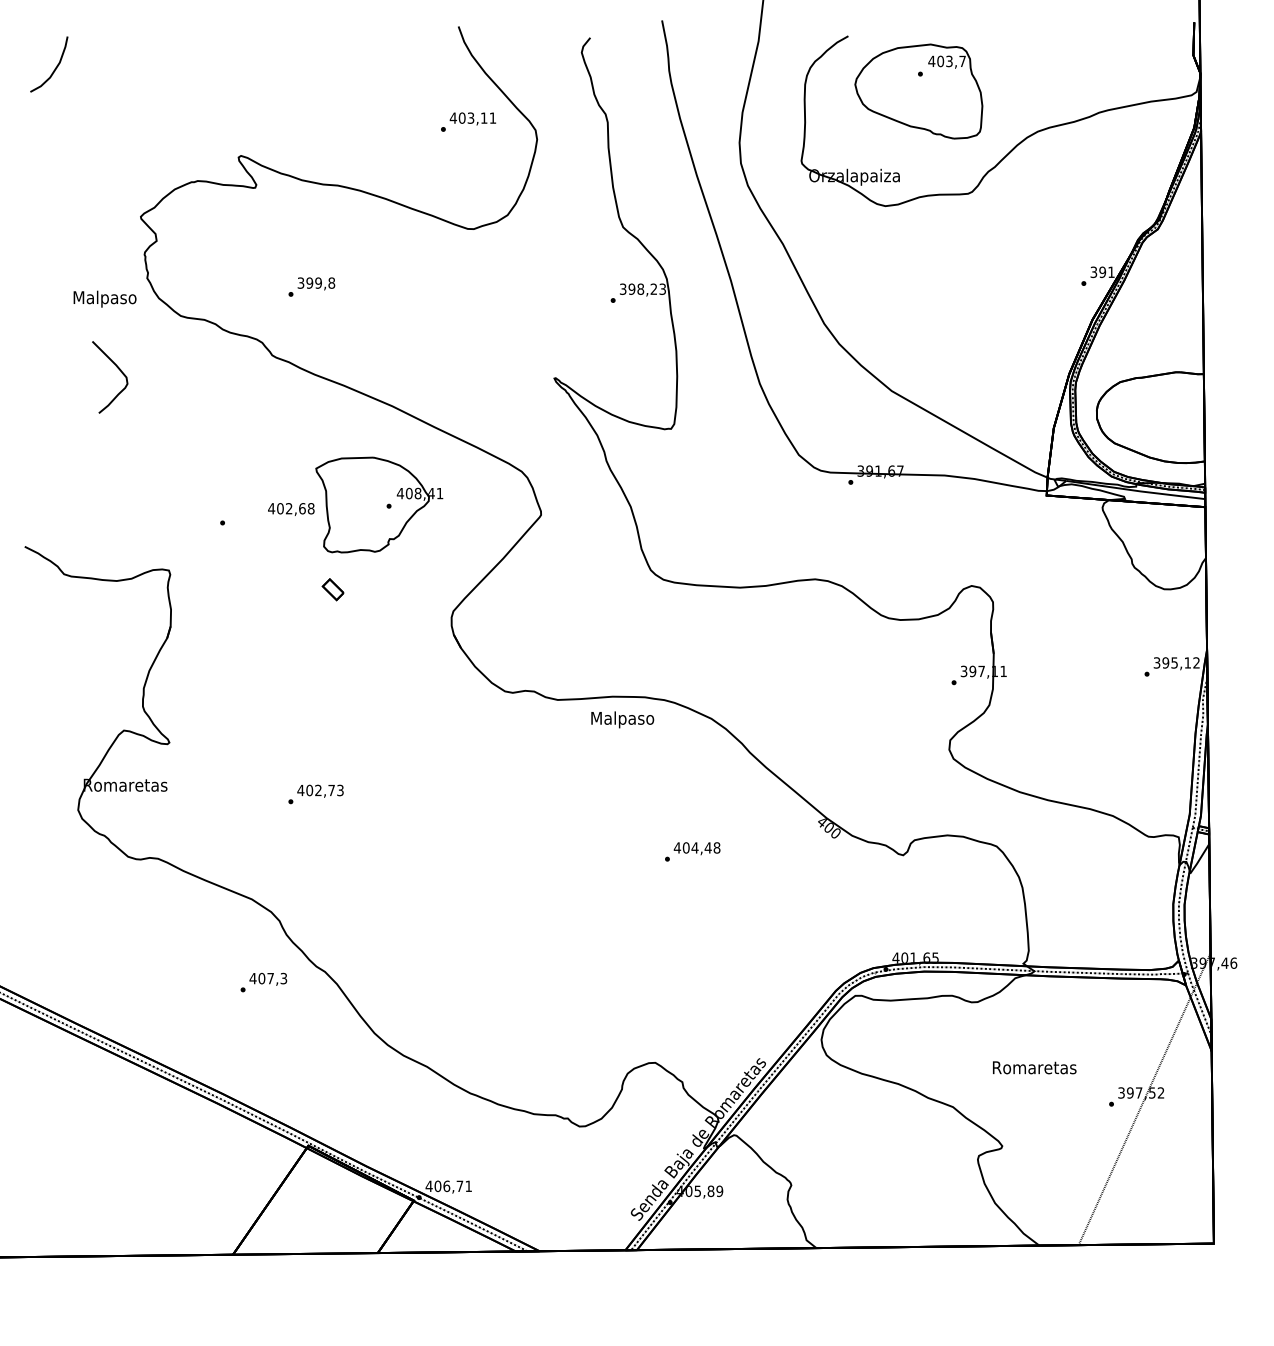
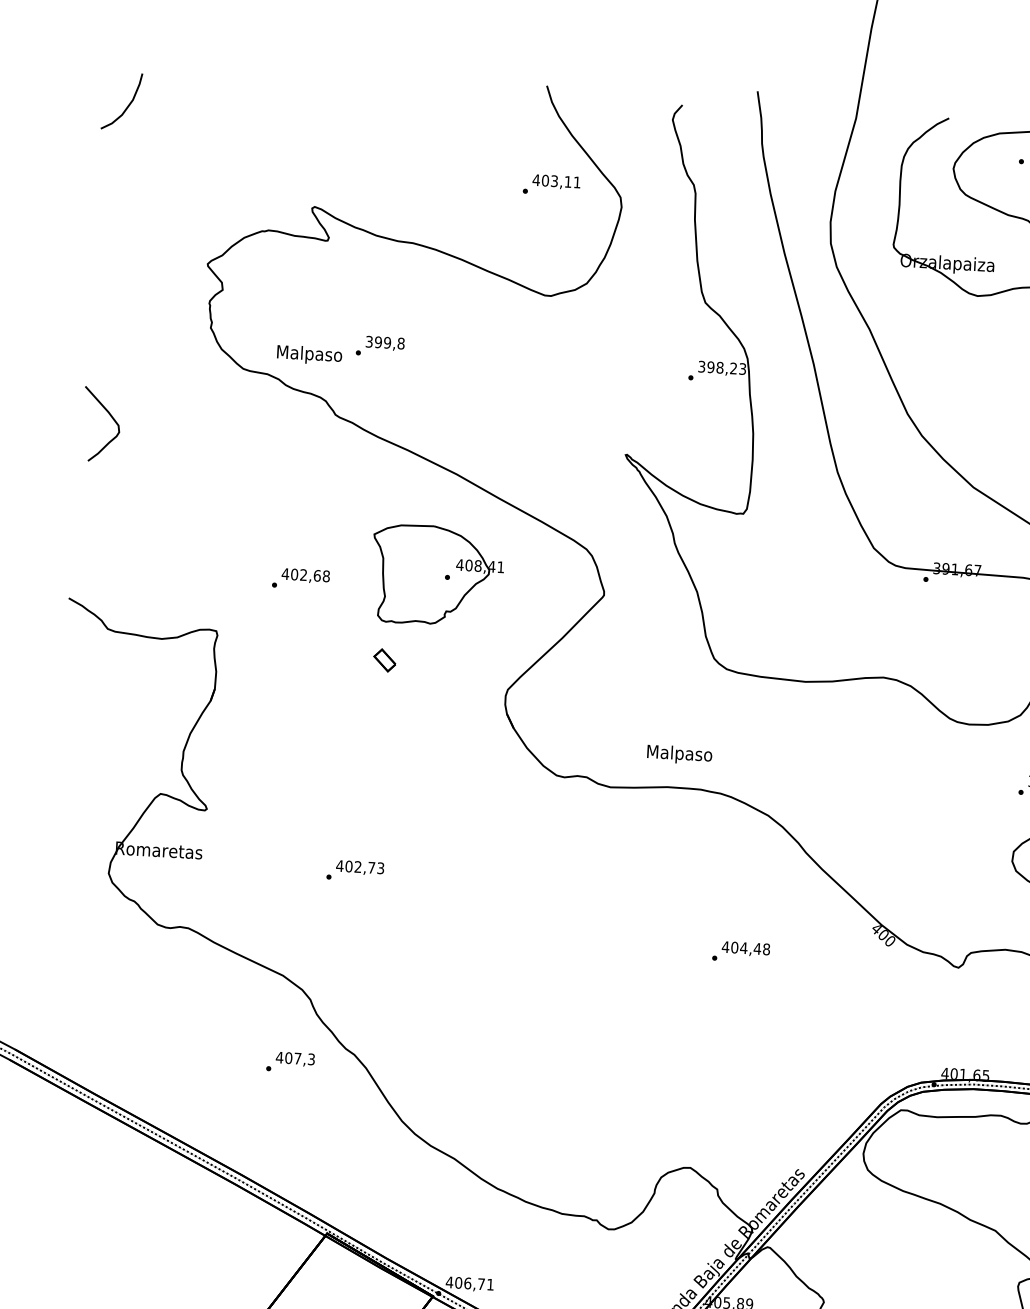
text: (104, 298) -> (309, 354), moved
curve: (118, 369) -> (110, 416), moved
text: (291, 509) -> (306, 576), moved
text: (622, 719) -> (679, 754), moved

